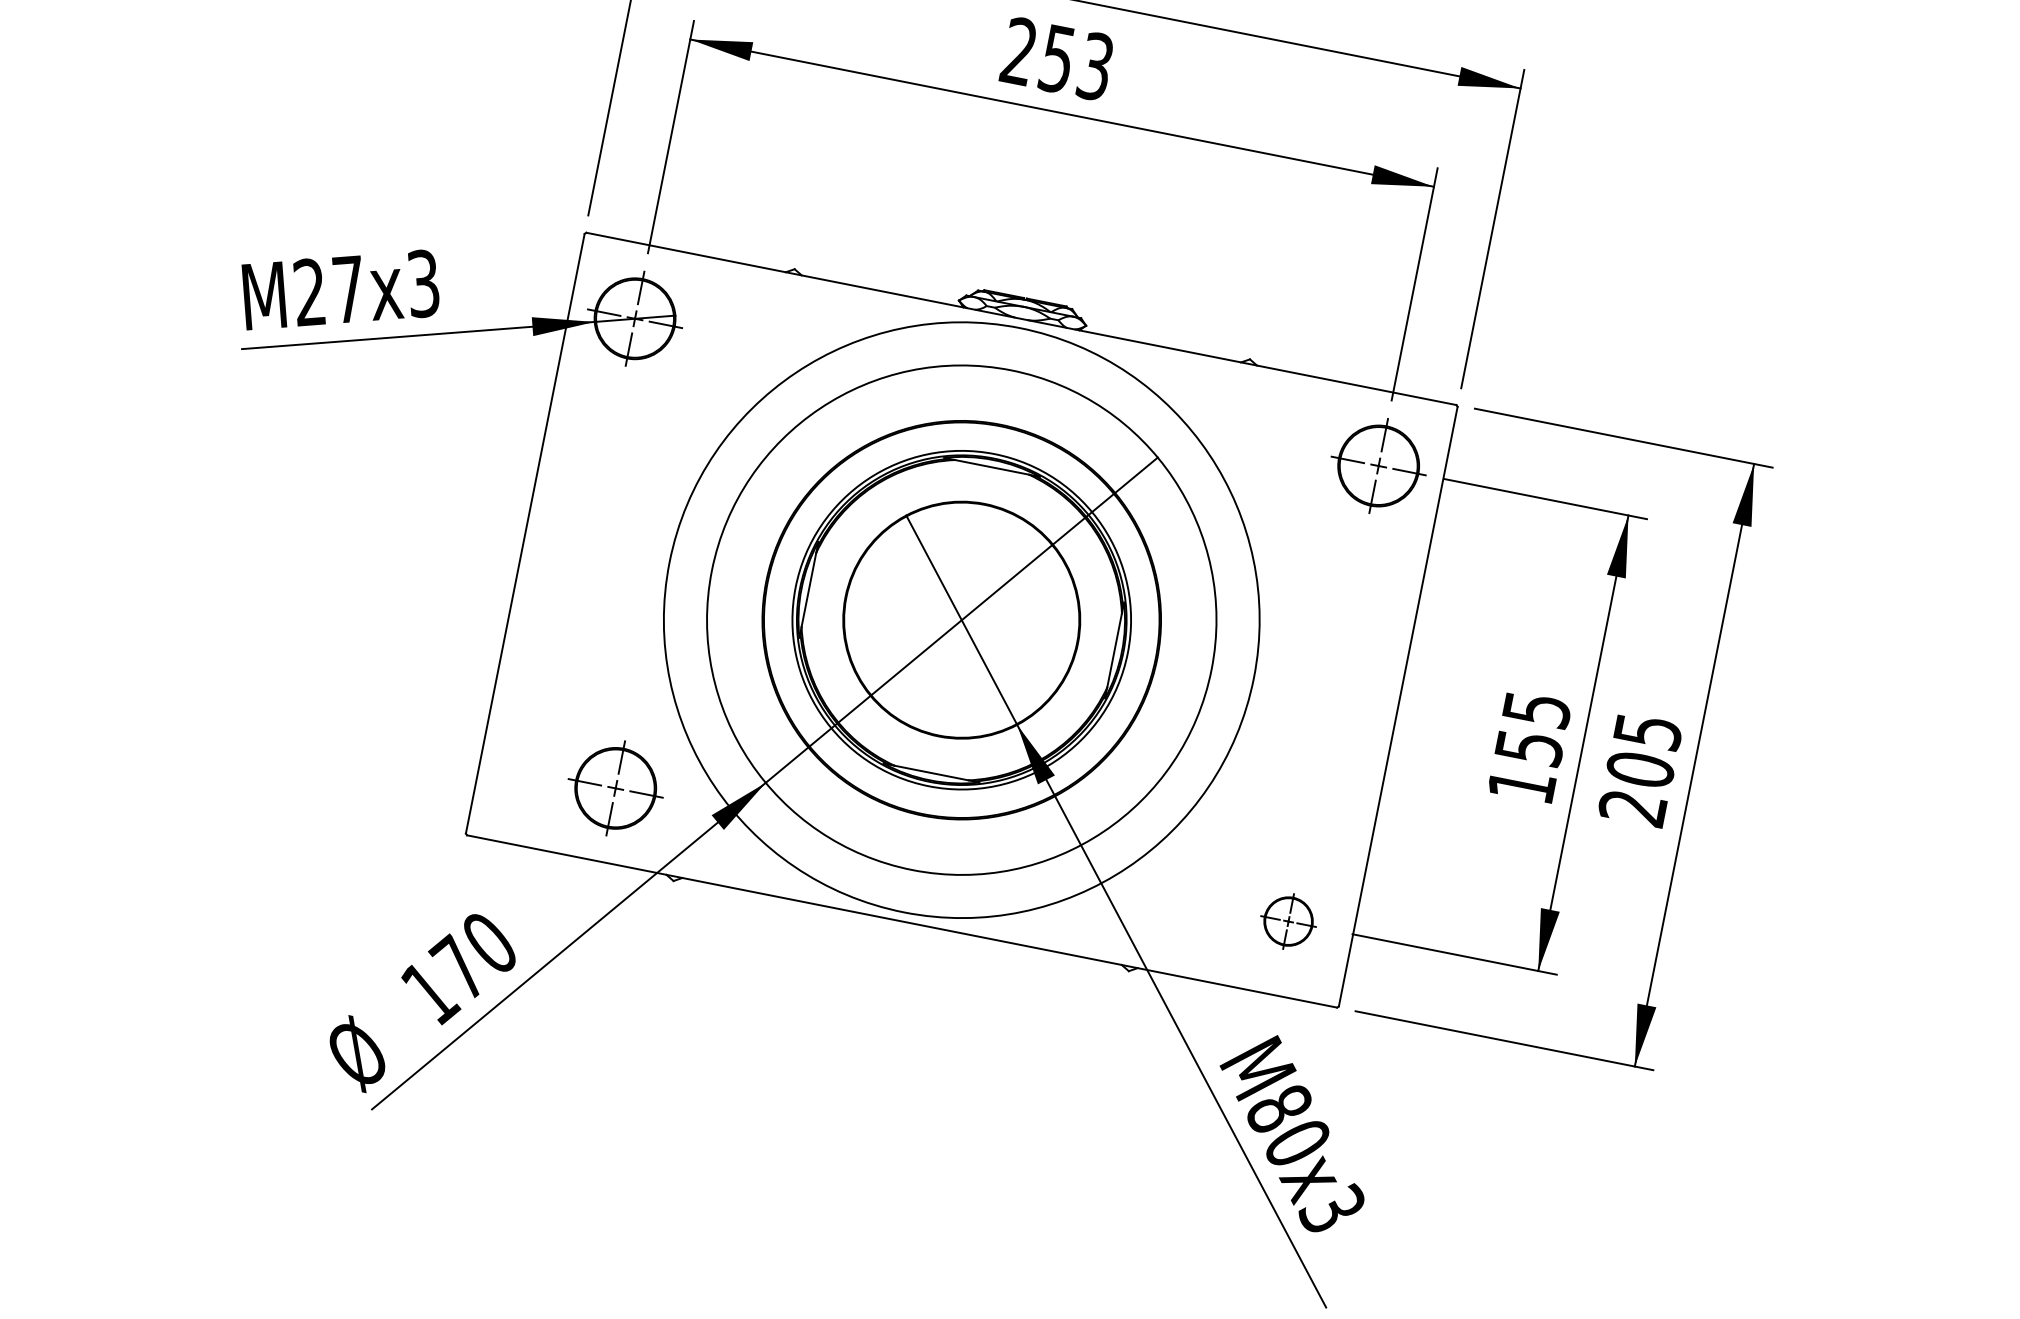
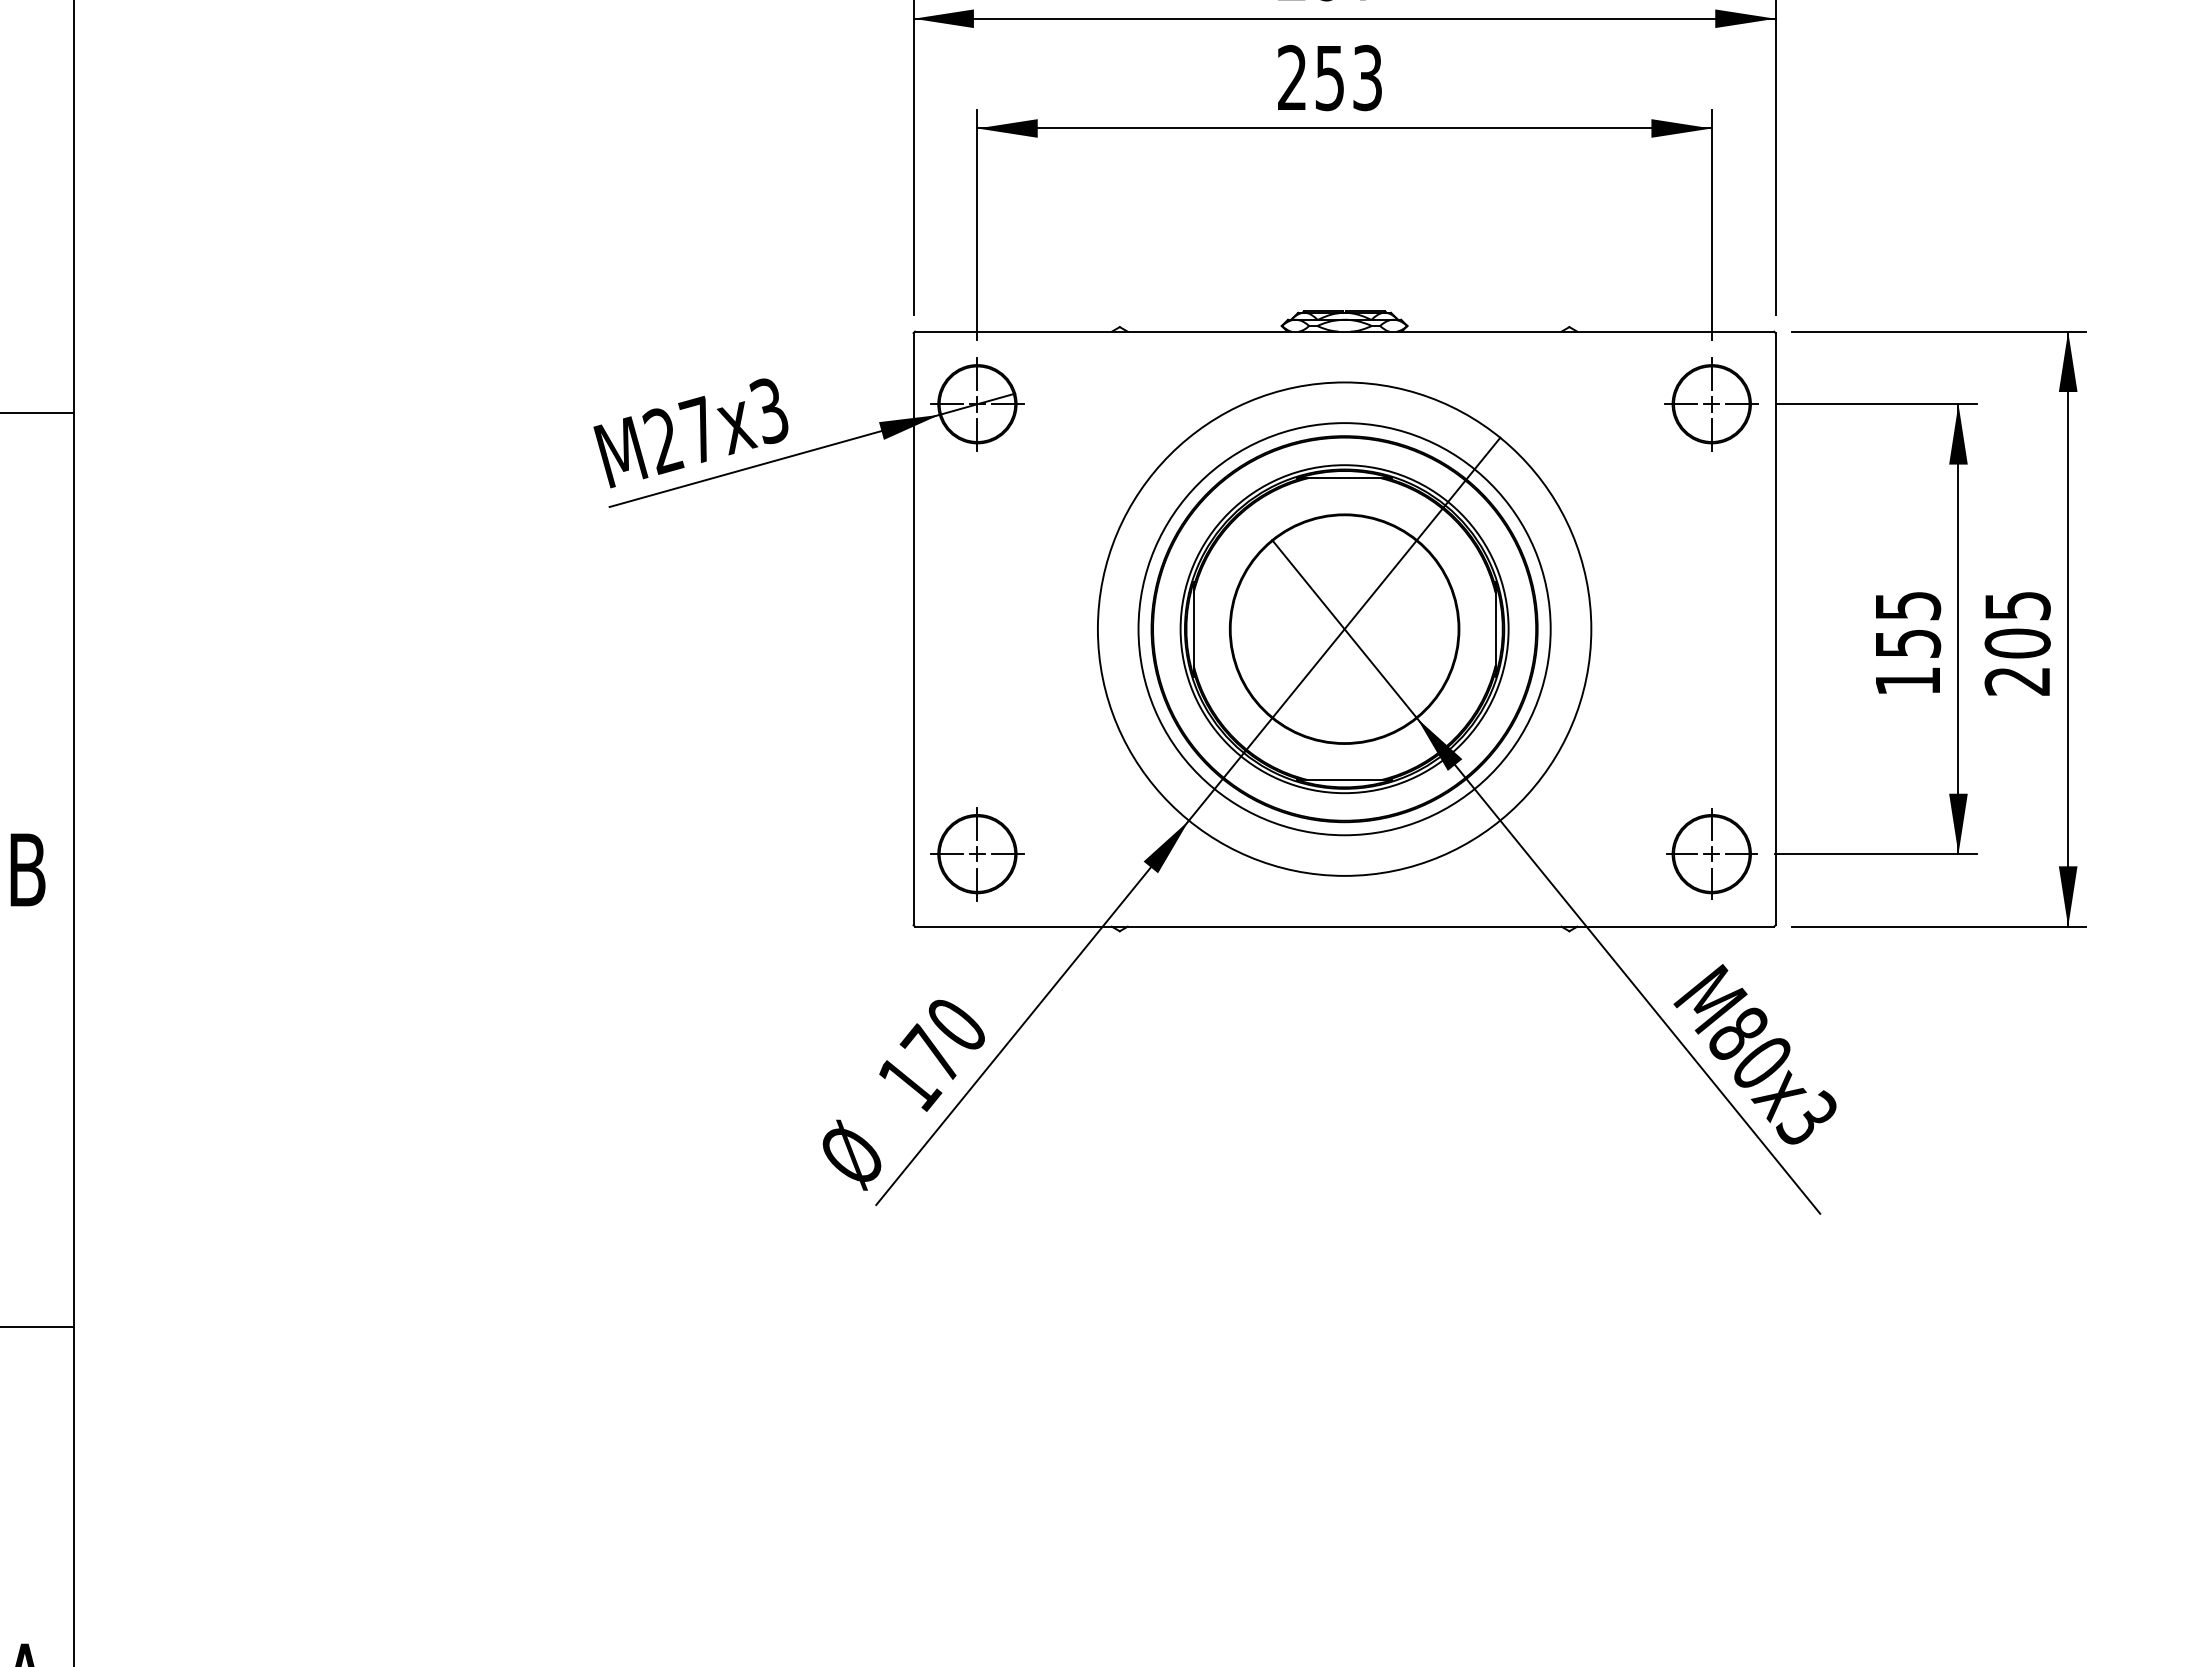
circle: (961, 620) -> (1344, 629), size x0.71
part: (615, 788) -> (977, 854), moved
part: (1288, 920) -> (1711, 853), size x1.67

